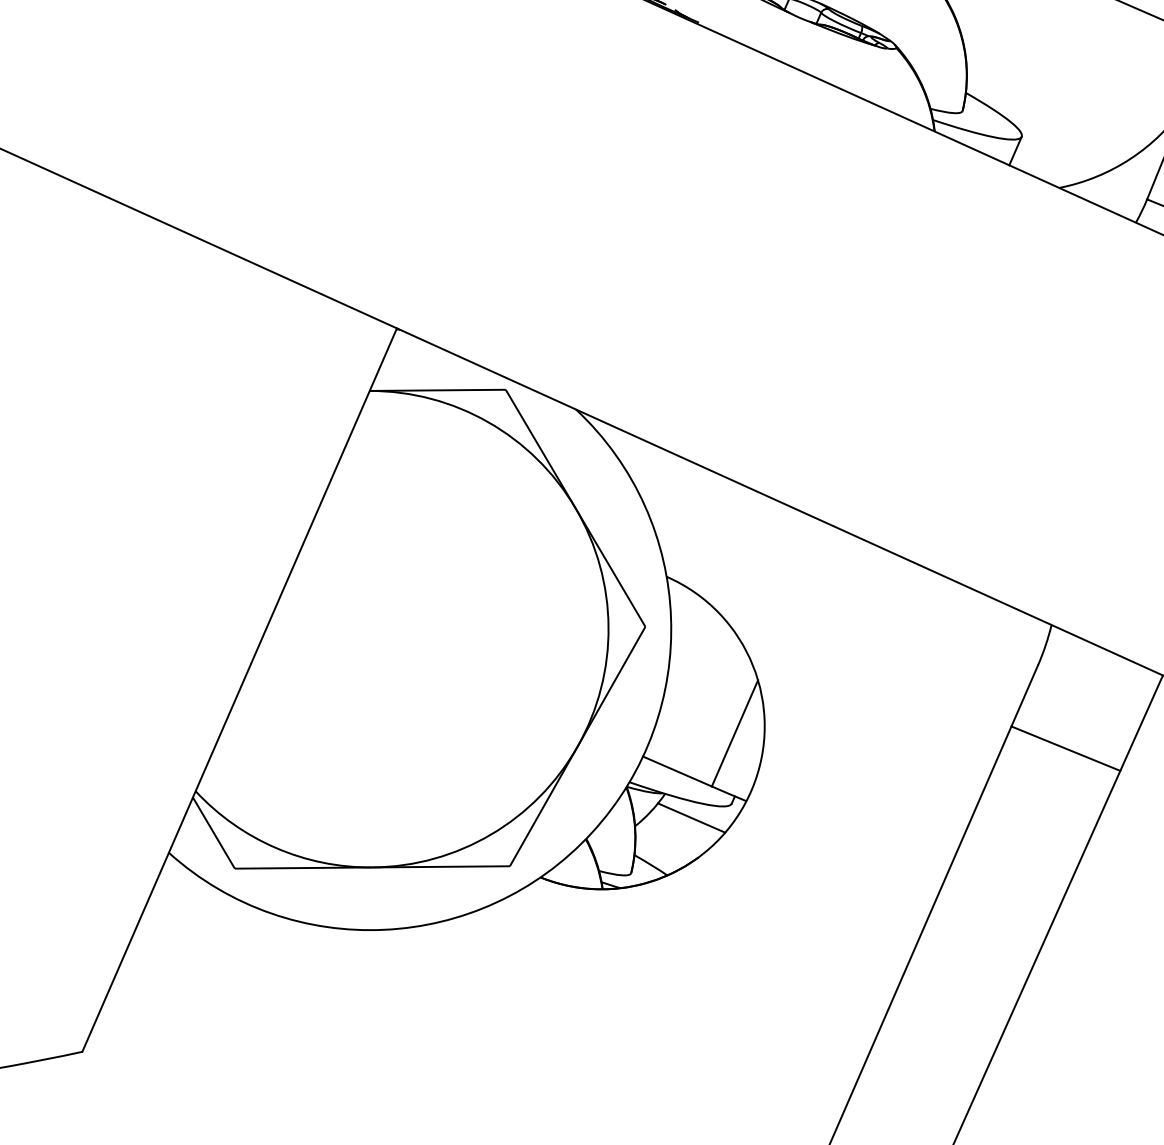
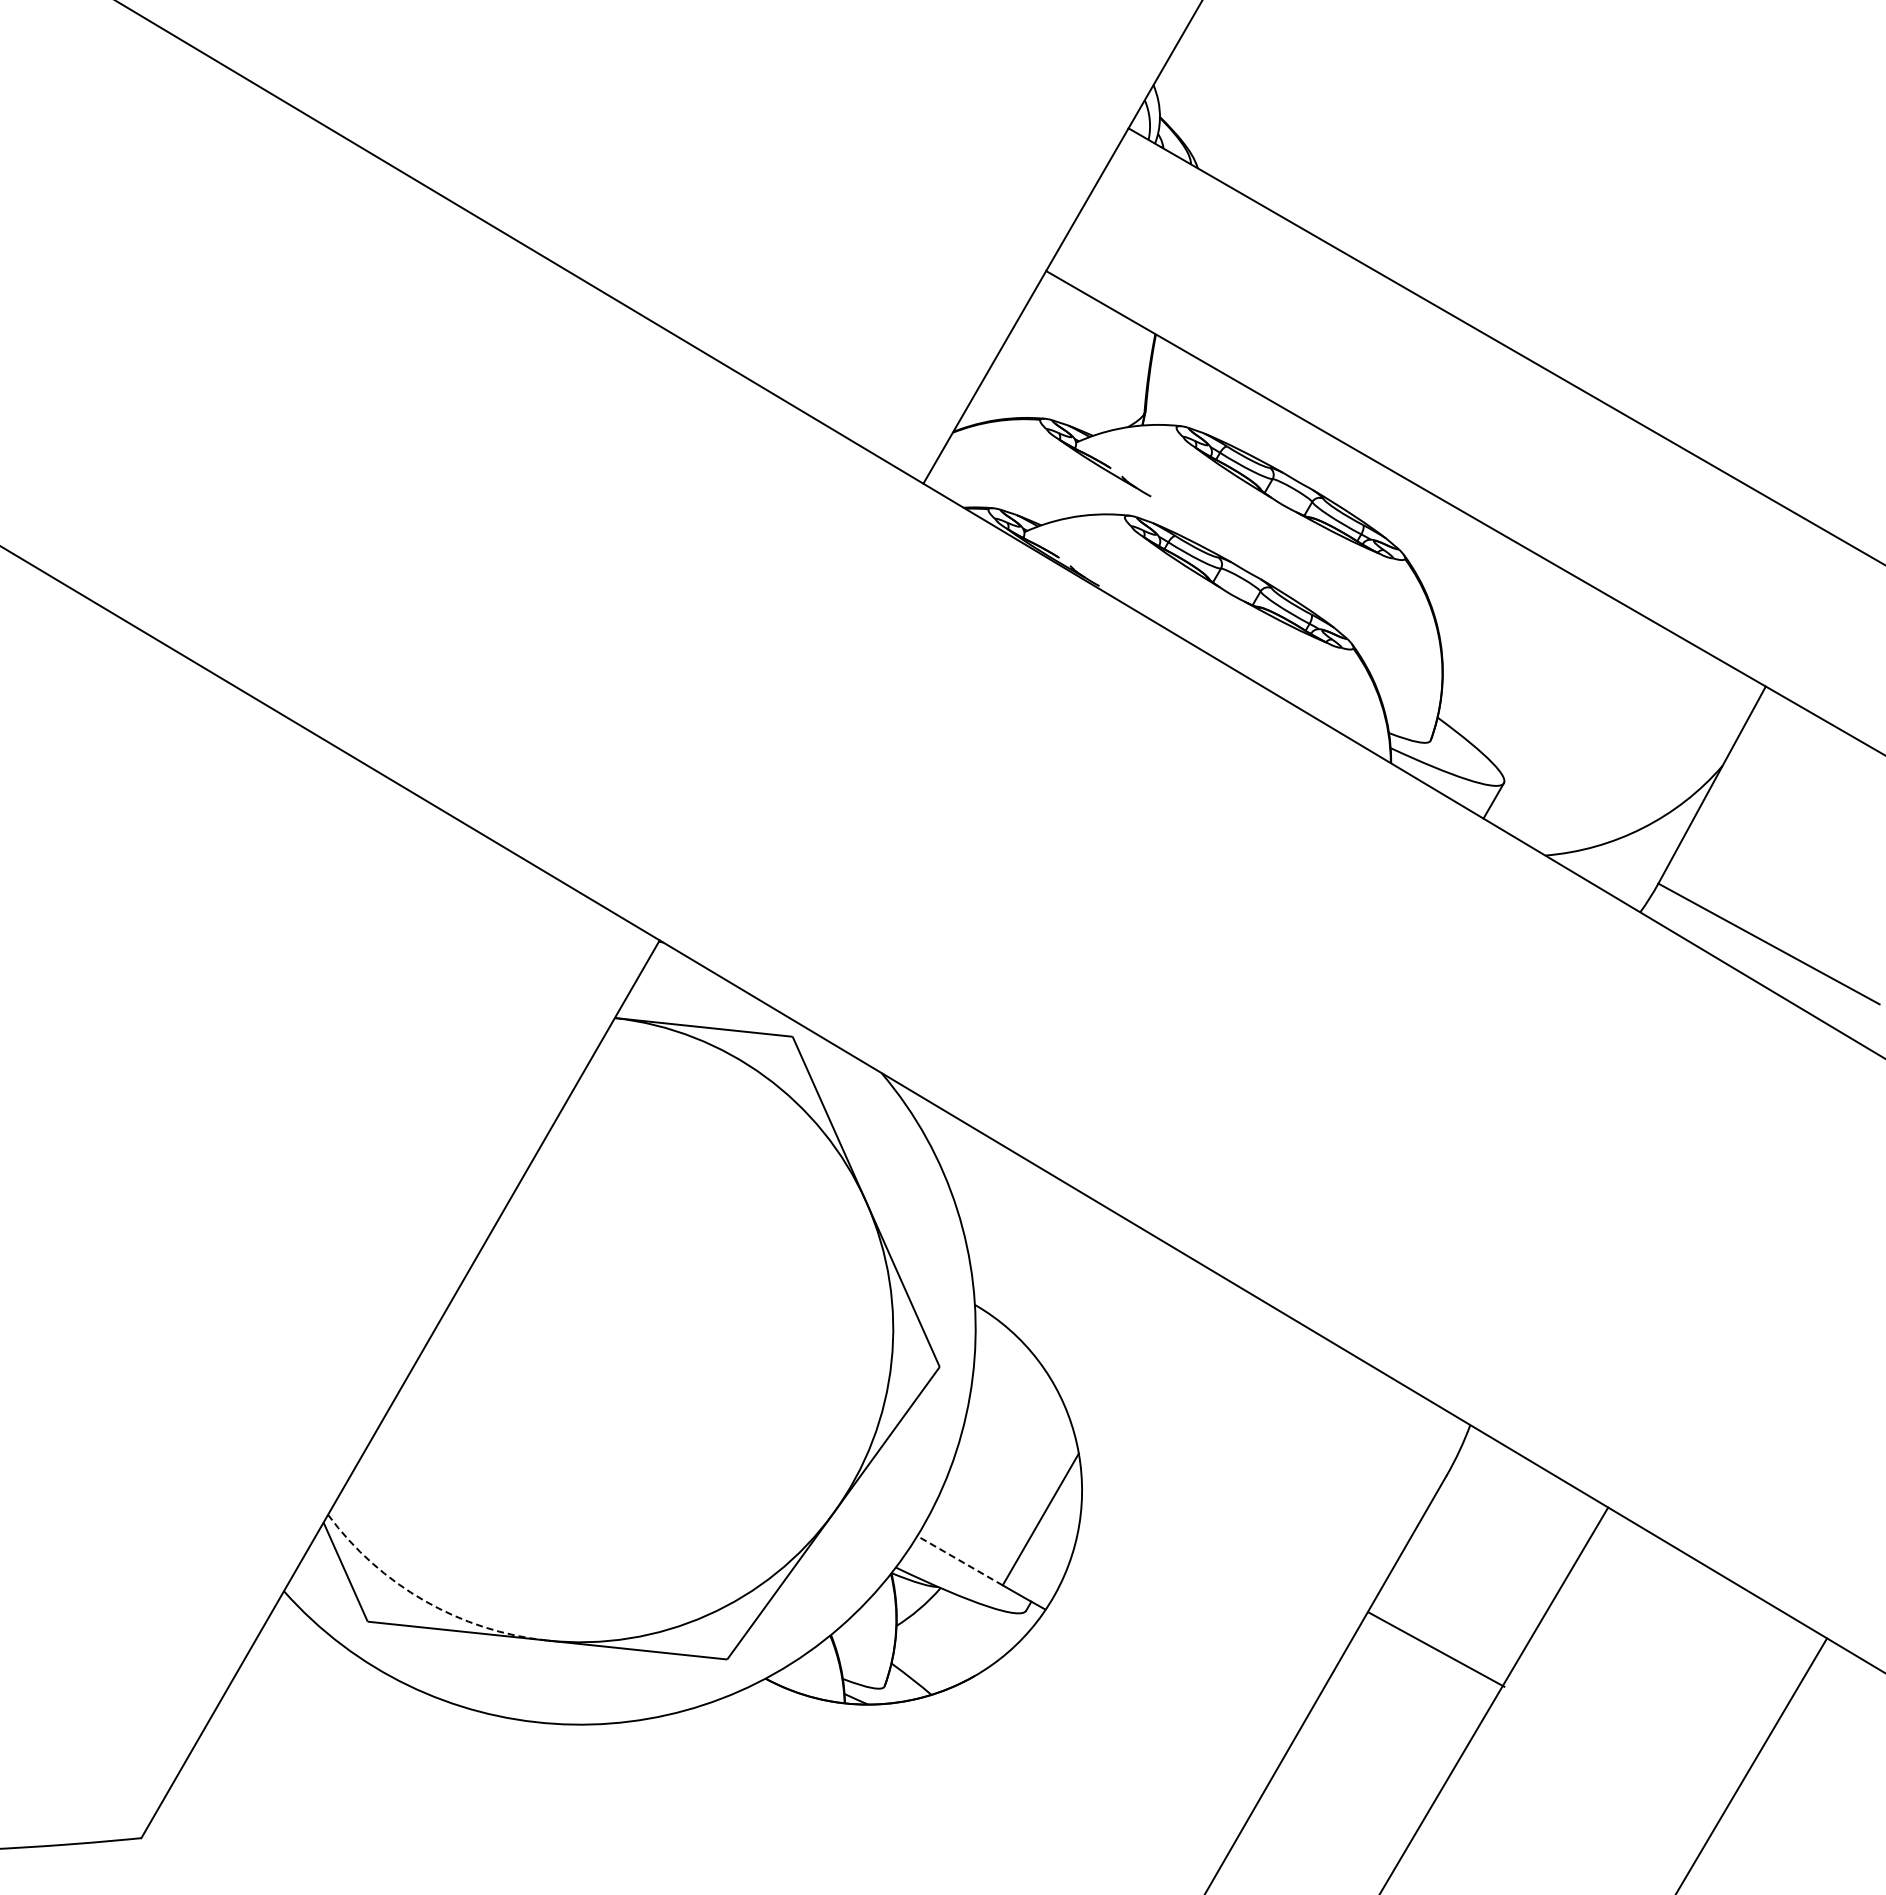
line: (1065, 748) -> (1436, 1649), moved
line: (677, 771) -> (959, 1560), solid -> dashed
line: (691, 818) -> (971, 1623), removed
arc: (275, 847) -> (424, 1600), solid -> dashed

